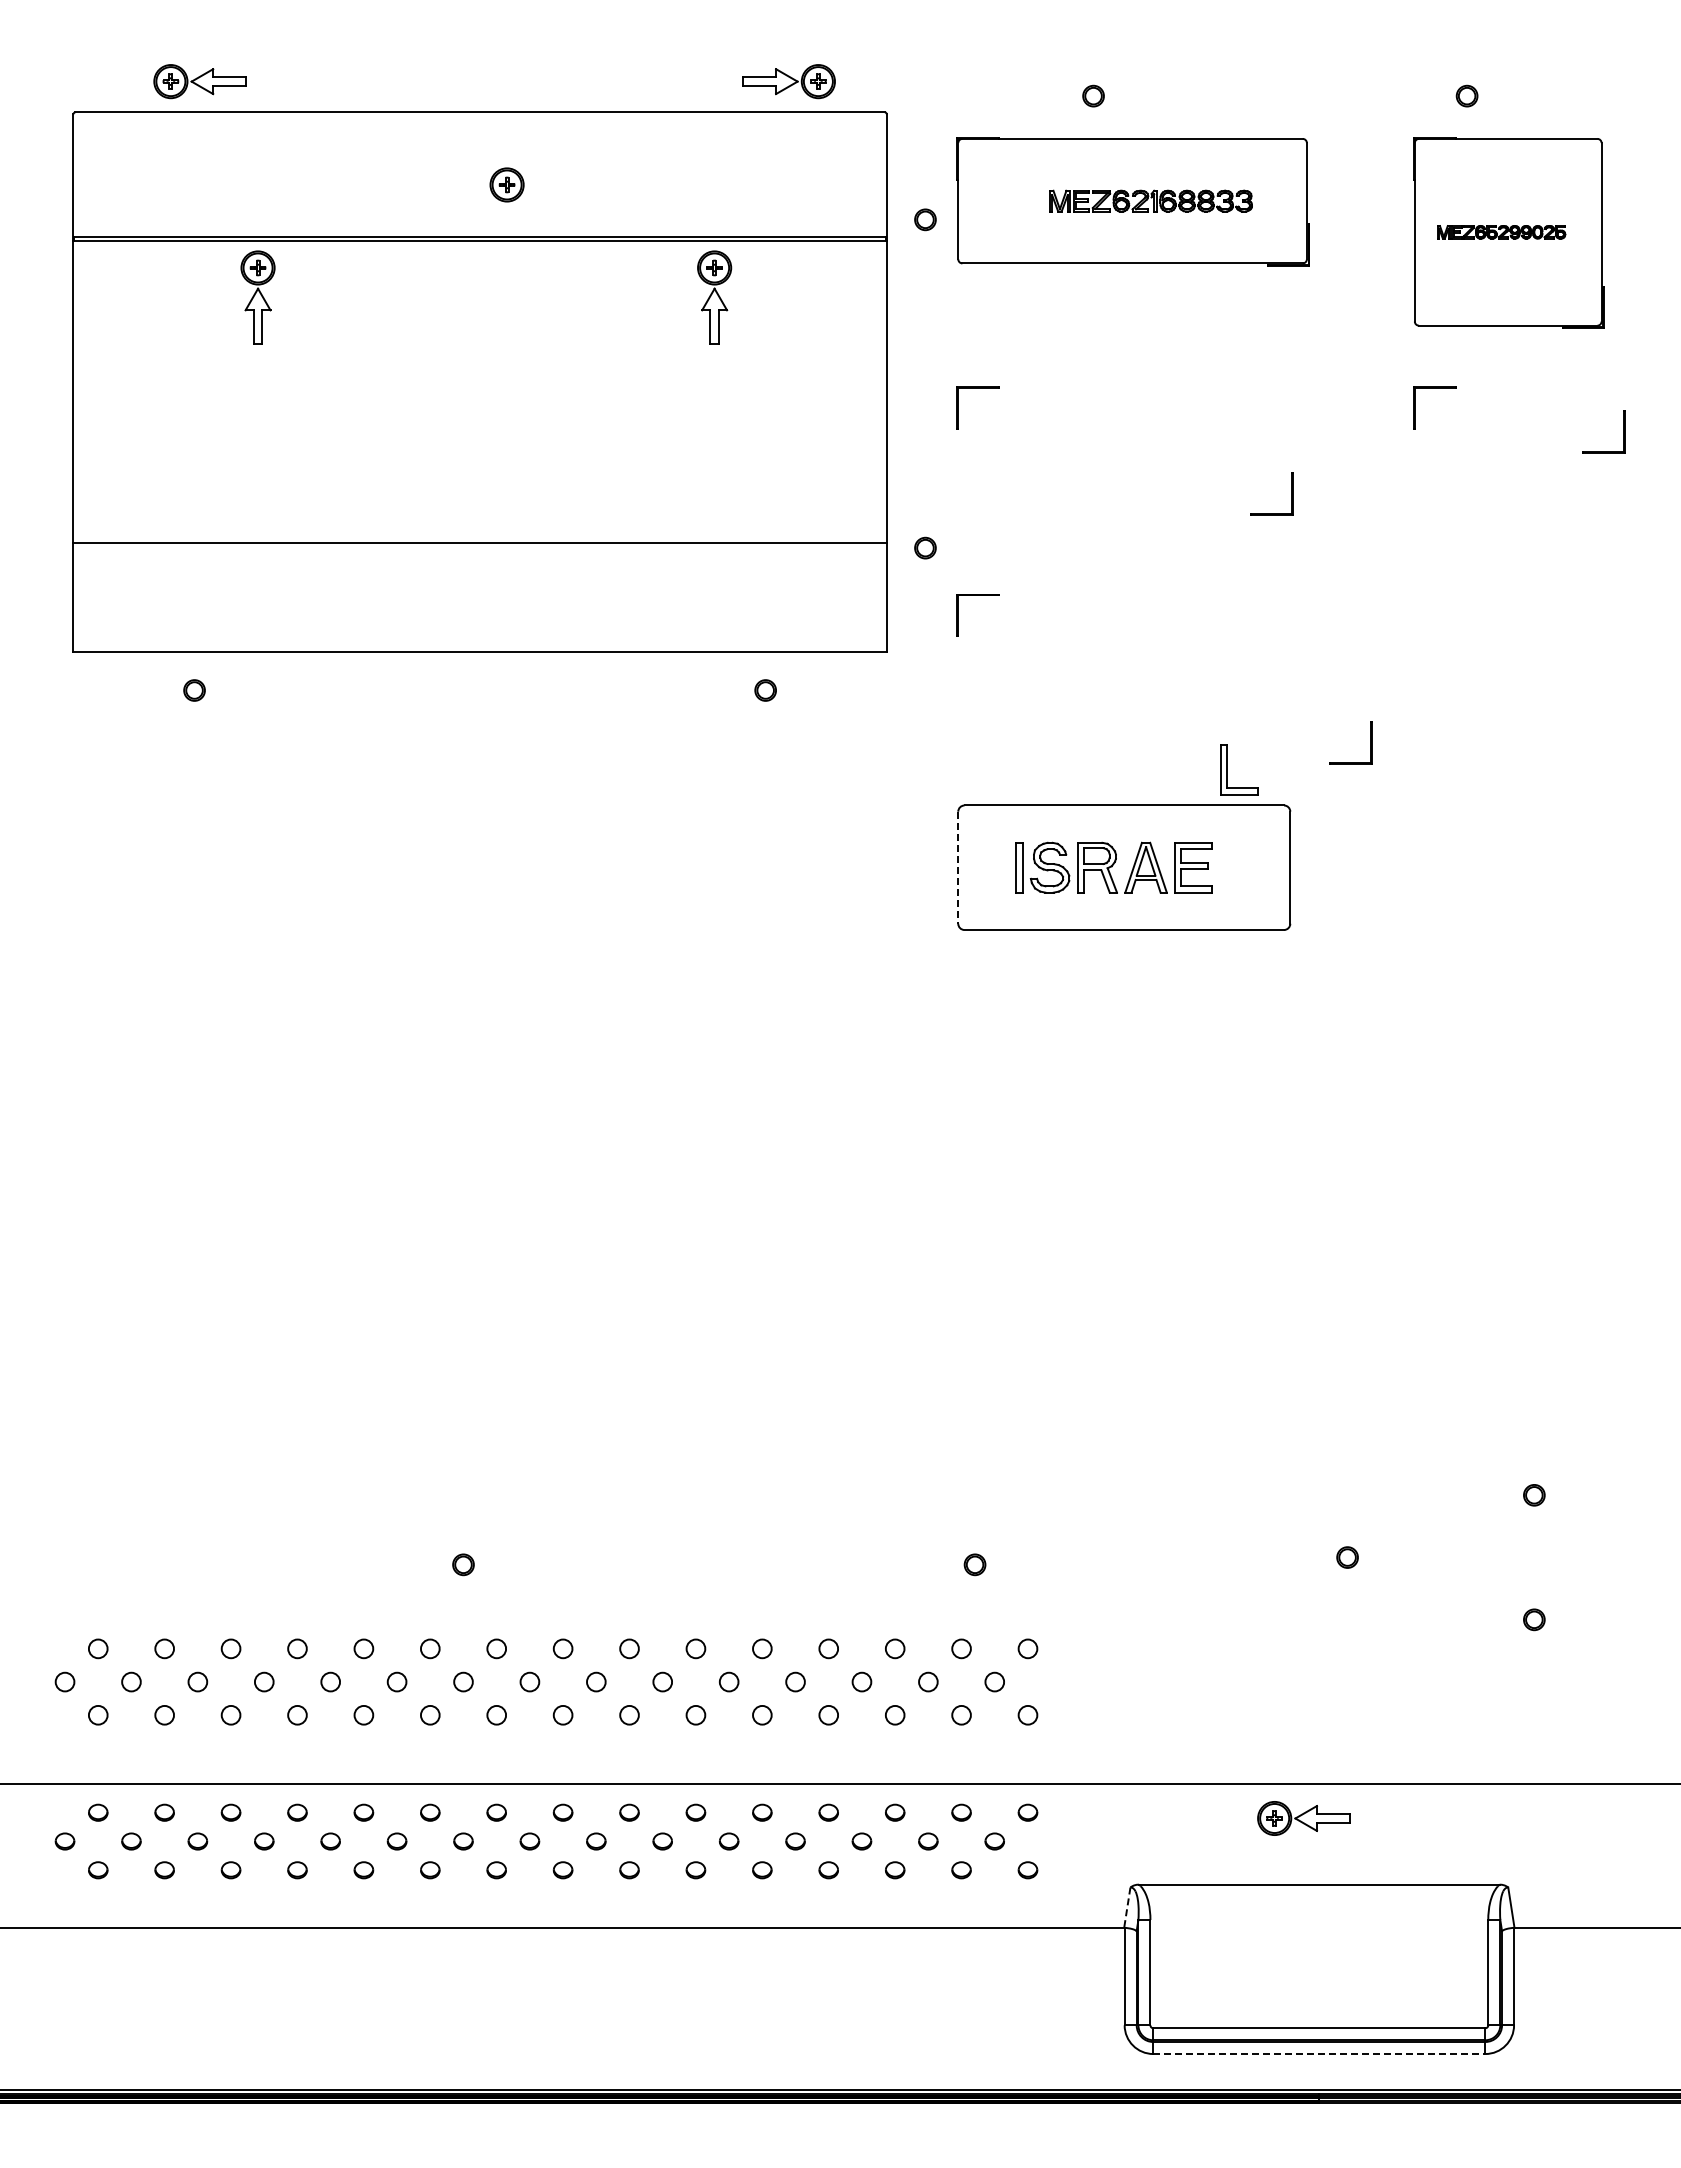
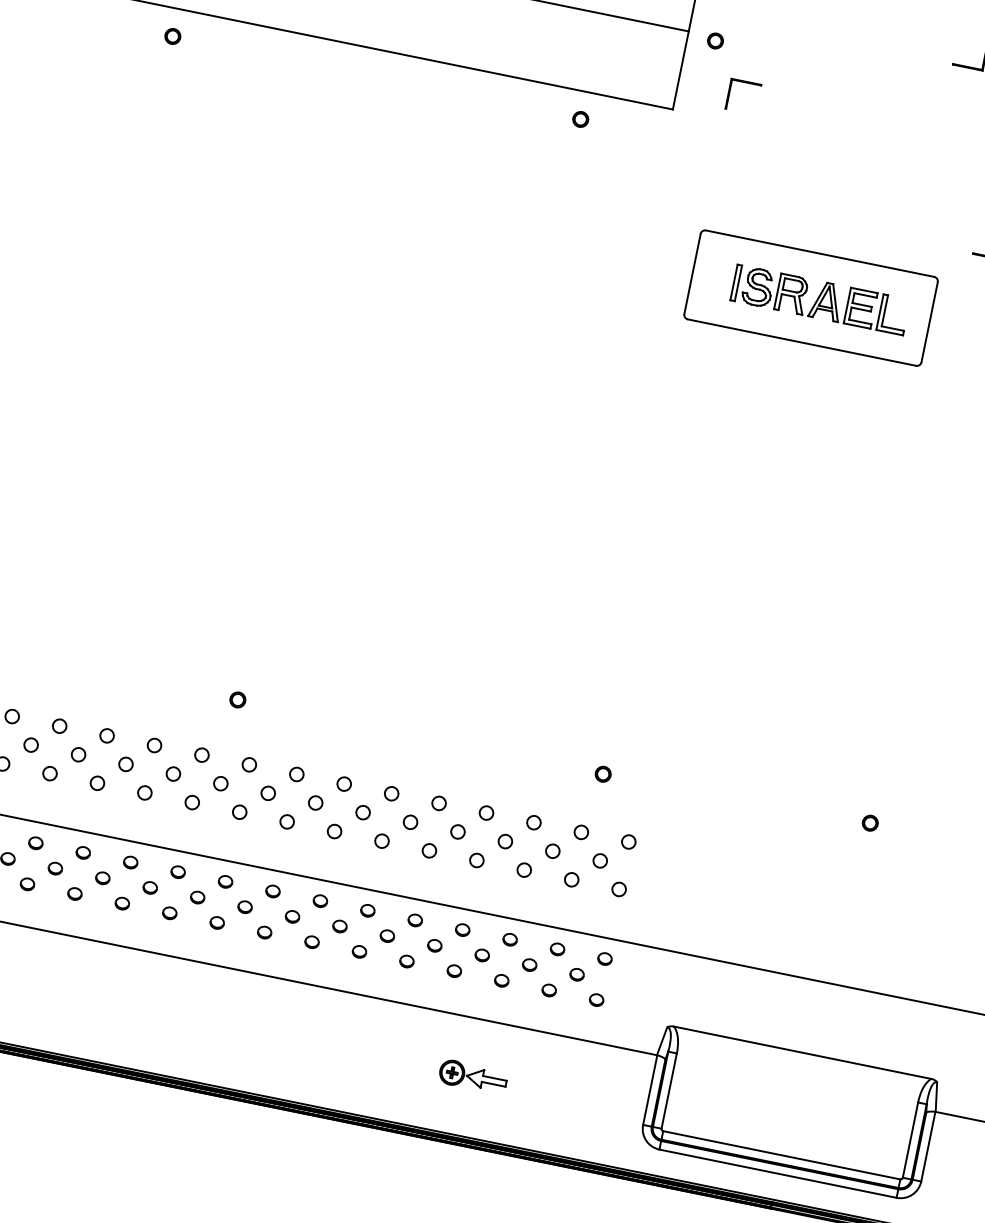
part: (1227, 769) -> (884, 312), moved
line: (958, 868) -> (692, 274), dashed -> solid
part: (1303, 1818) -> (472, 1077), moved
line: (1127, 1908) -> (662, 1041), dashed -> solid
line: (1319, 2054) -> (778, 1174), dashed -> solid

